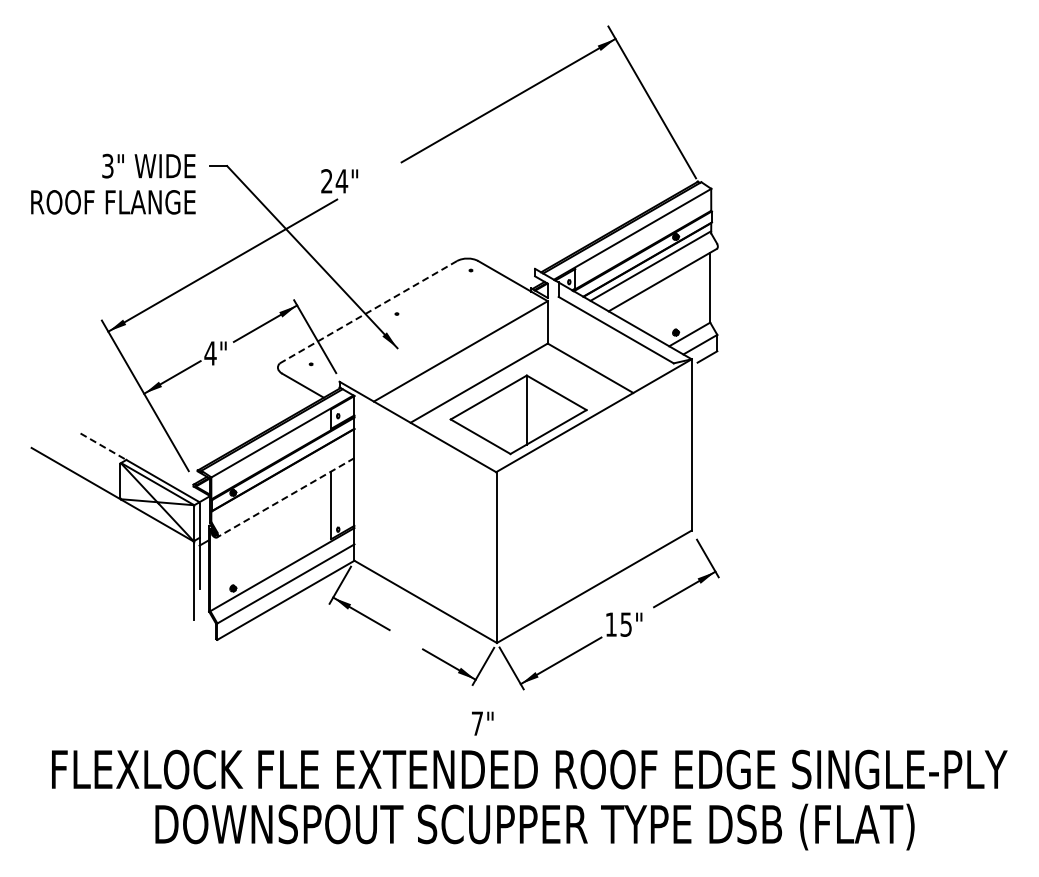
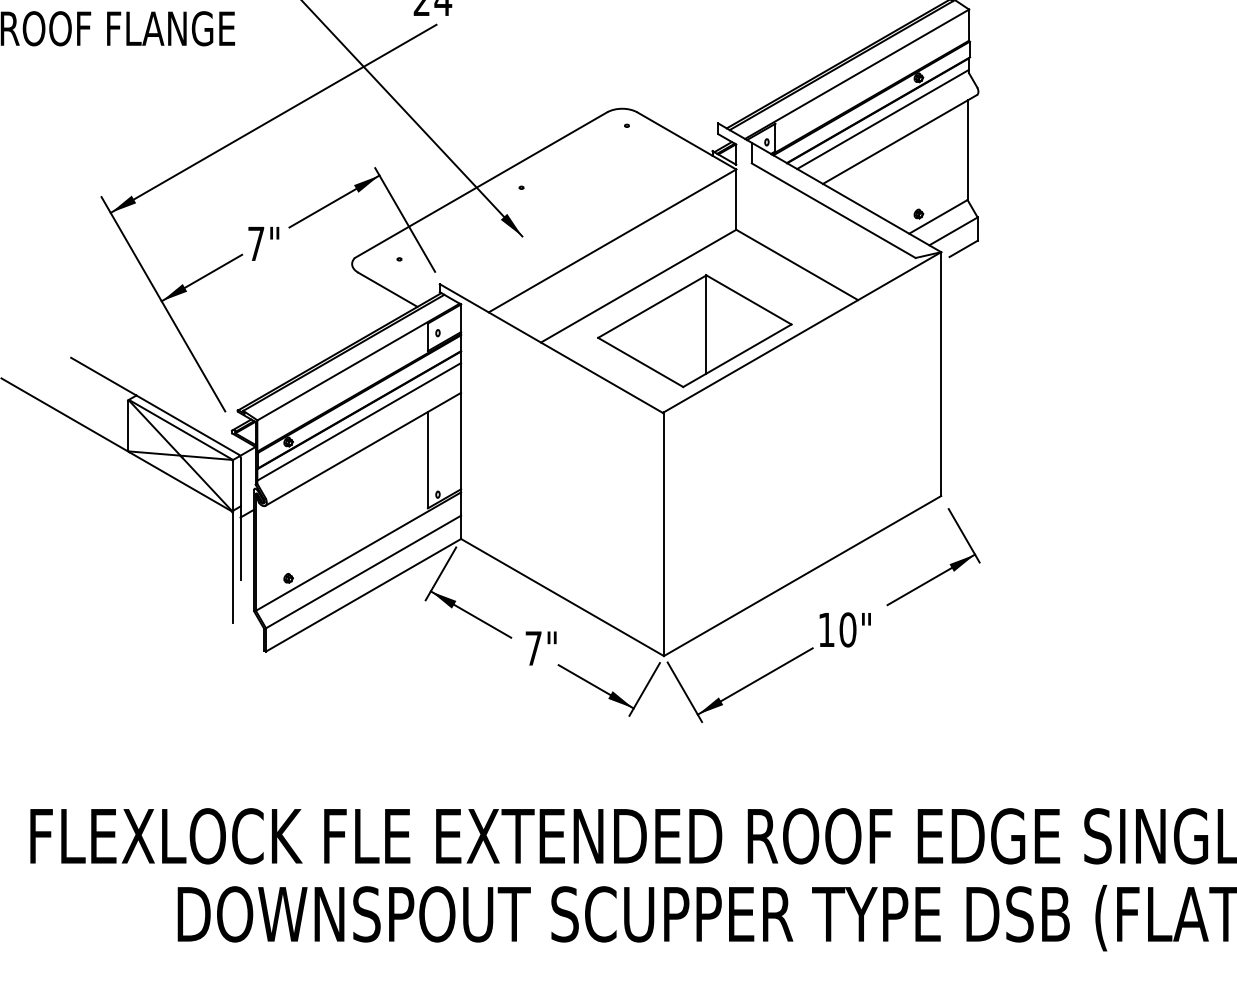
line: (368, 312) -> (481, 185), dashed -> solid
text: (210, 353) -> (256, 243), 4" -> 7"
line: (103, 446) -> (103, 376), dashed -> solid
line: (282, 478) -> (358, 421), added
line: (285, 498) -> (362, 450), dashed -> solid
text: (626, 624) -> (848, 629), 15" -> 10"
text: (482, 723) -> (540, 648), moved

